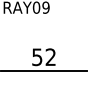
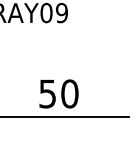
text: (50, 57) -> (69, 94), 52 -> 50

